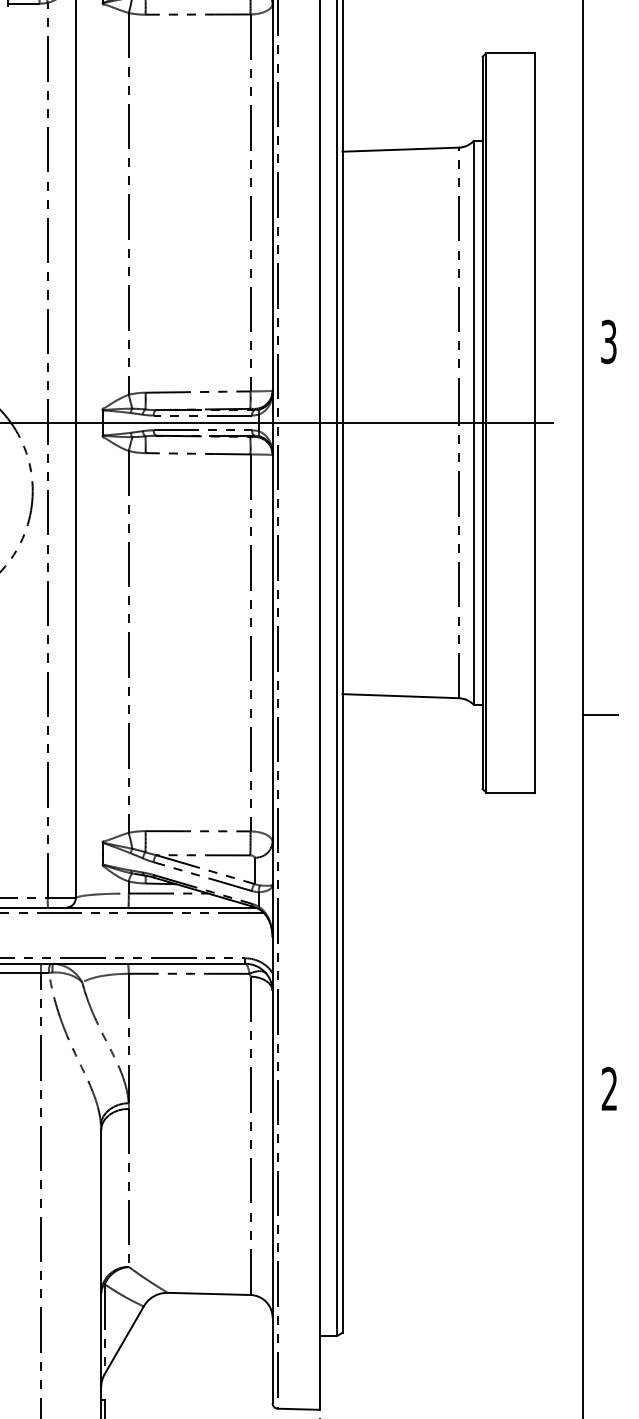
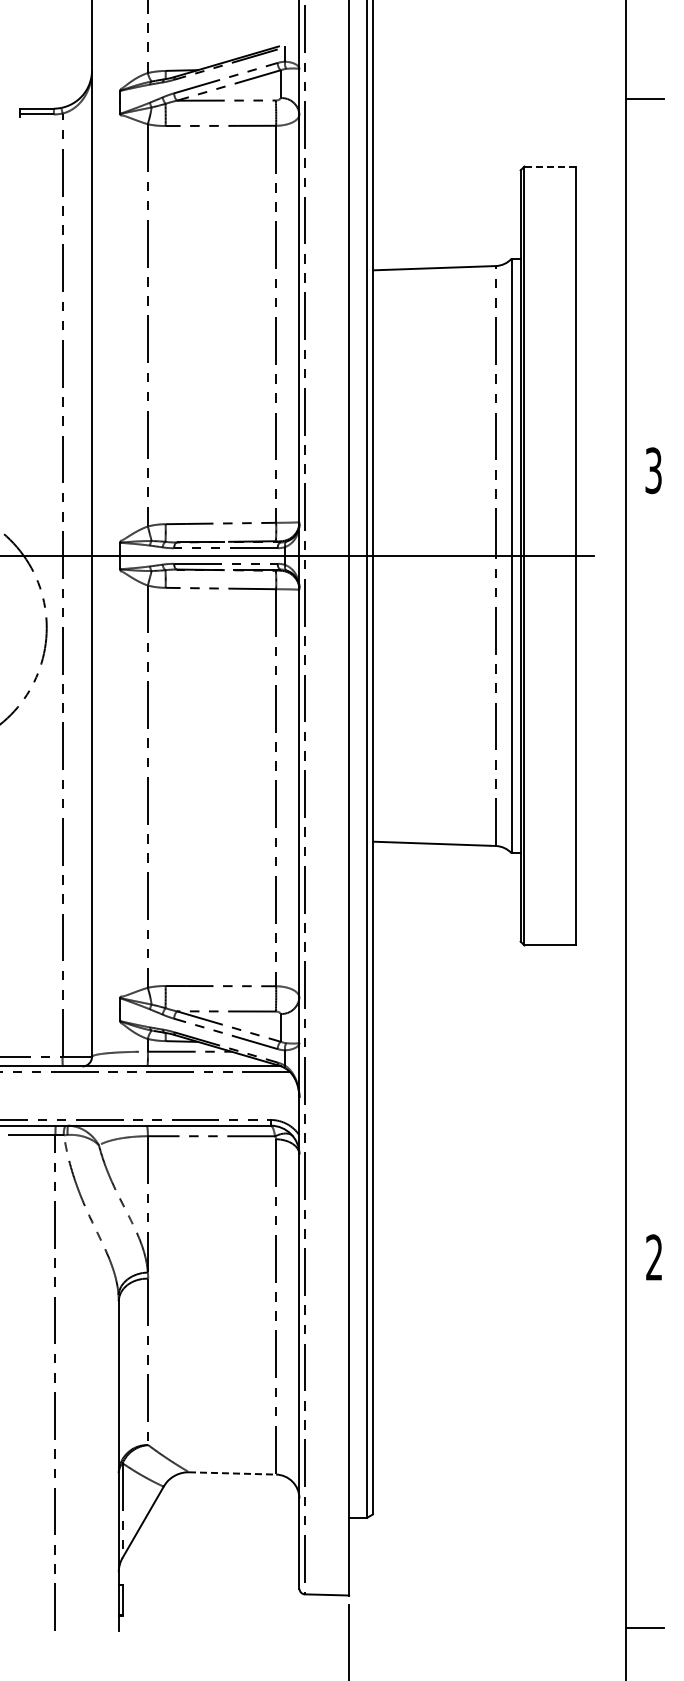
line: (510, 53) -> (550, 166), solid -> dashed
line: (600, 714) -> (644, 863), removed
line: (209, 1293) -> (232, 1473), solid -> dashed

